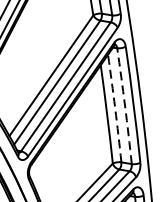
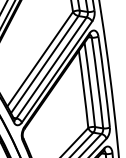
arc: (124, 105) -> (97, 82), dashed -> solid
arc: (115, 108) -> (90, 84), dashed -> solid

